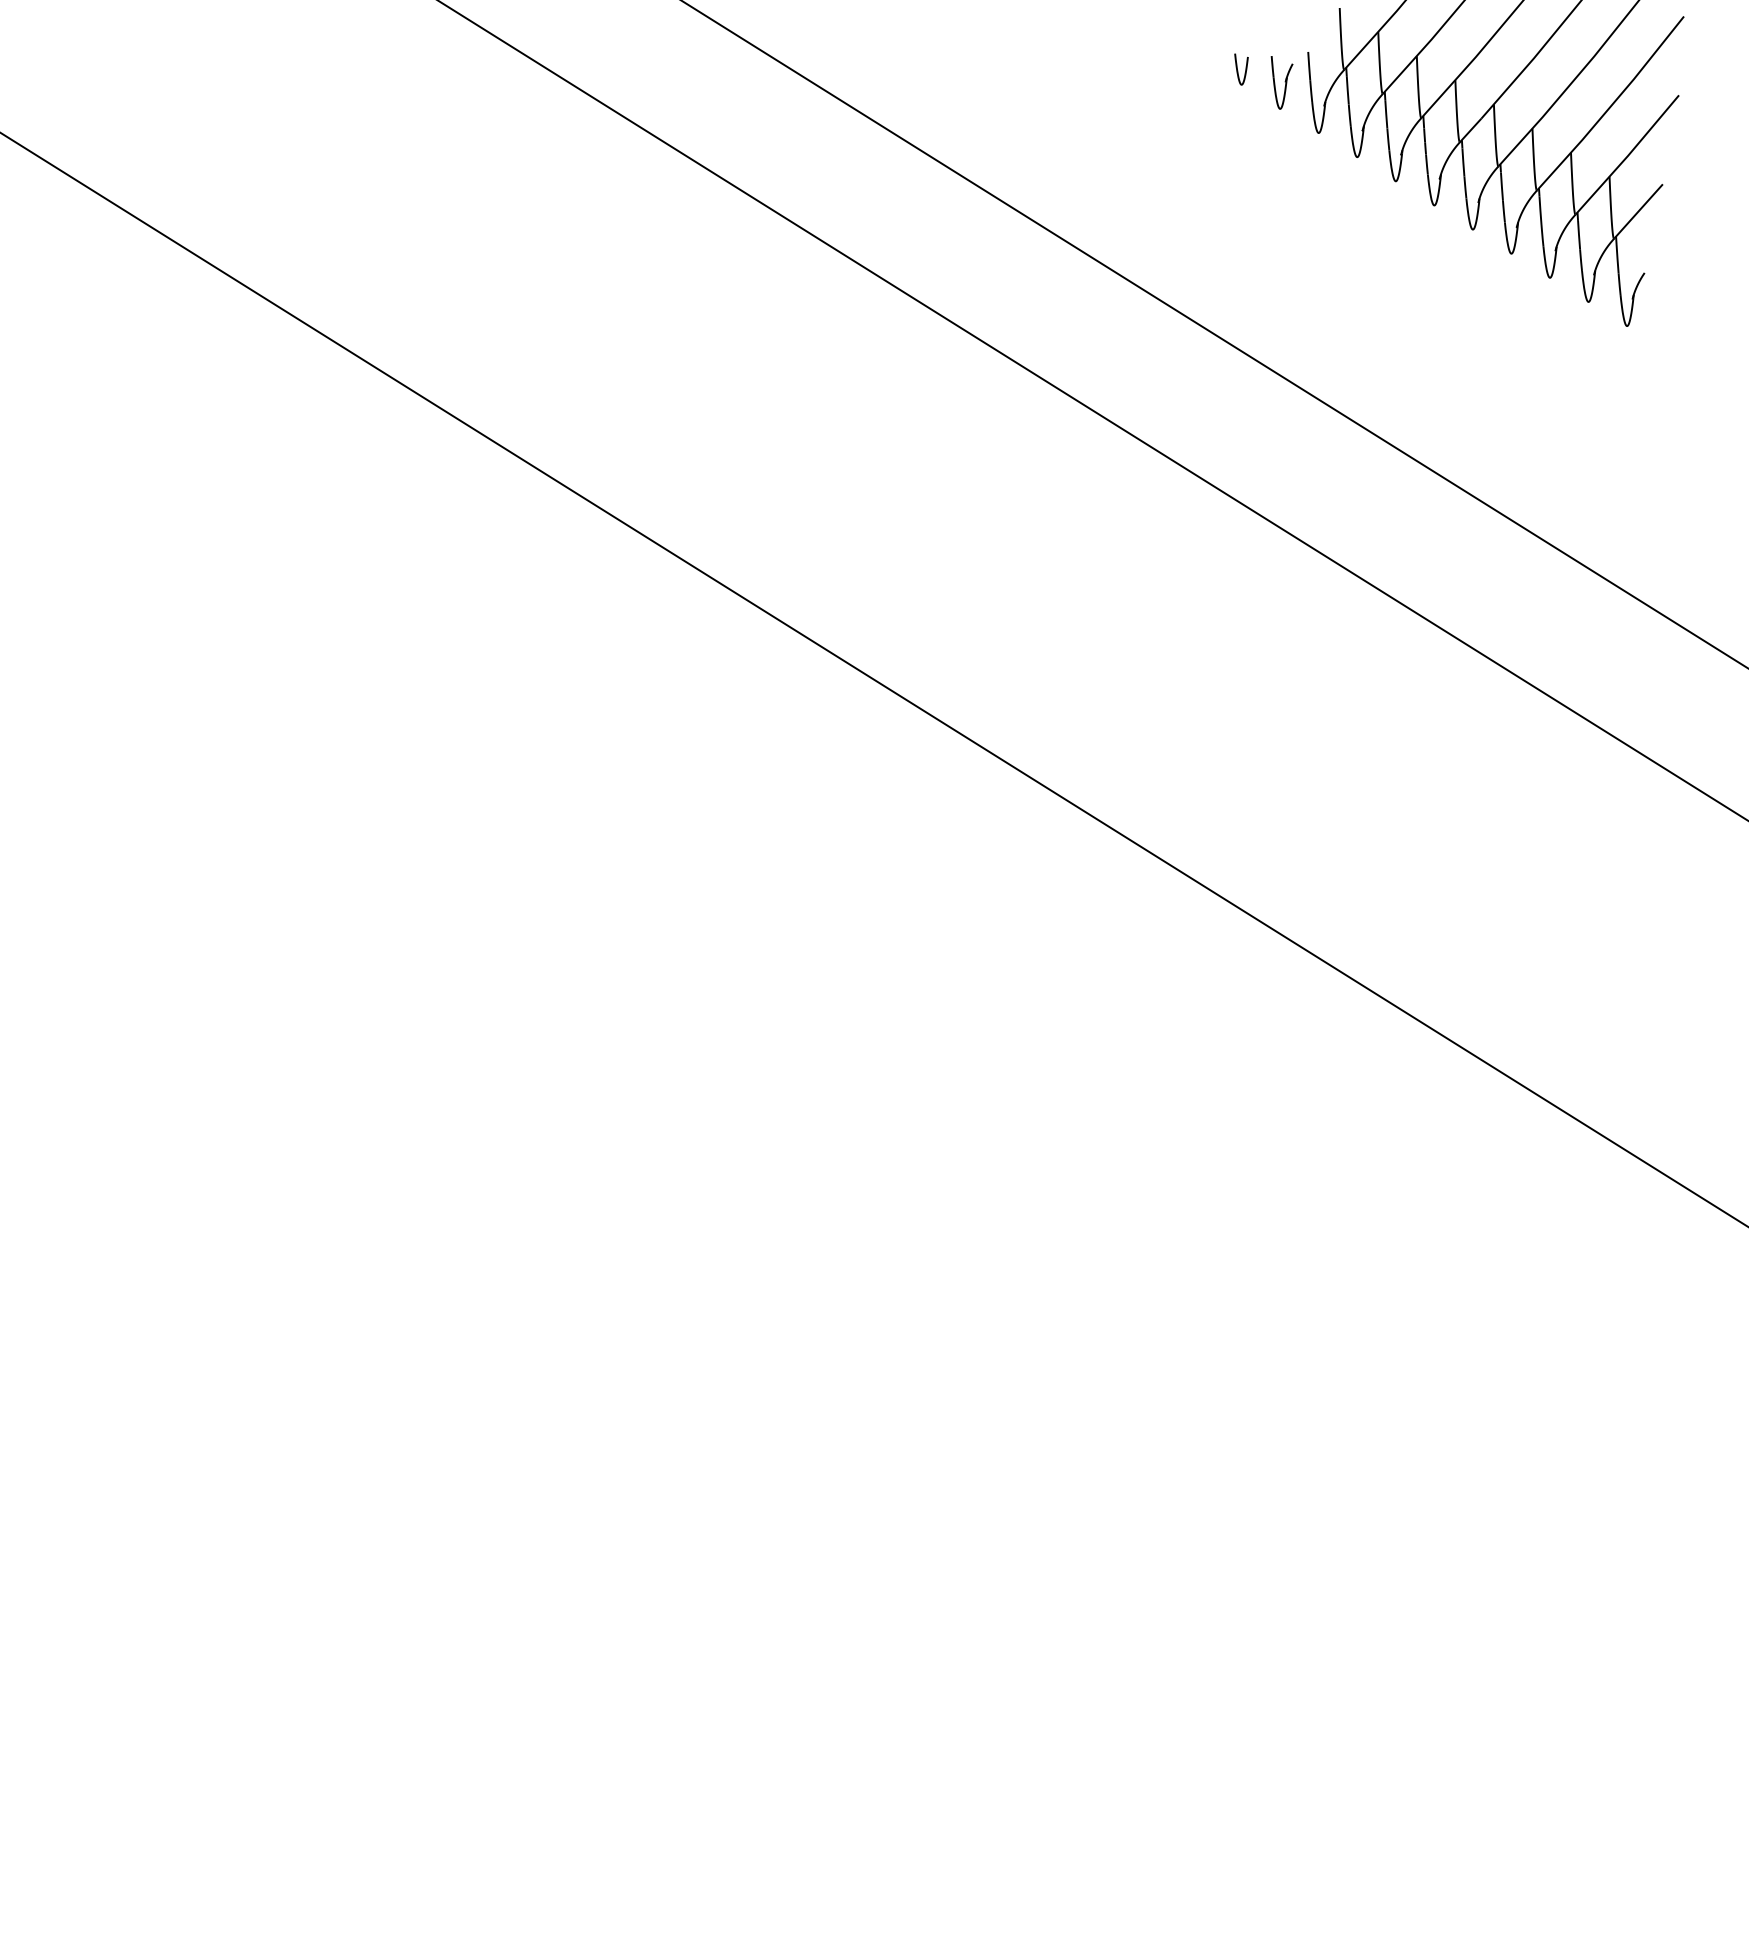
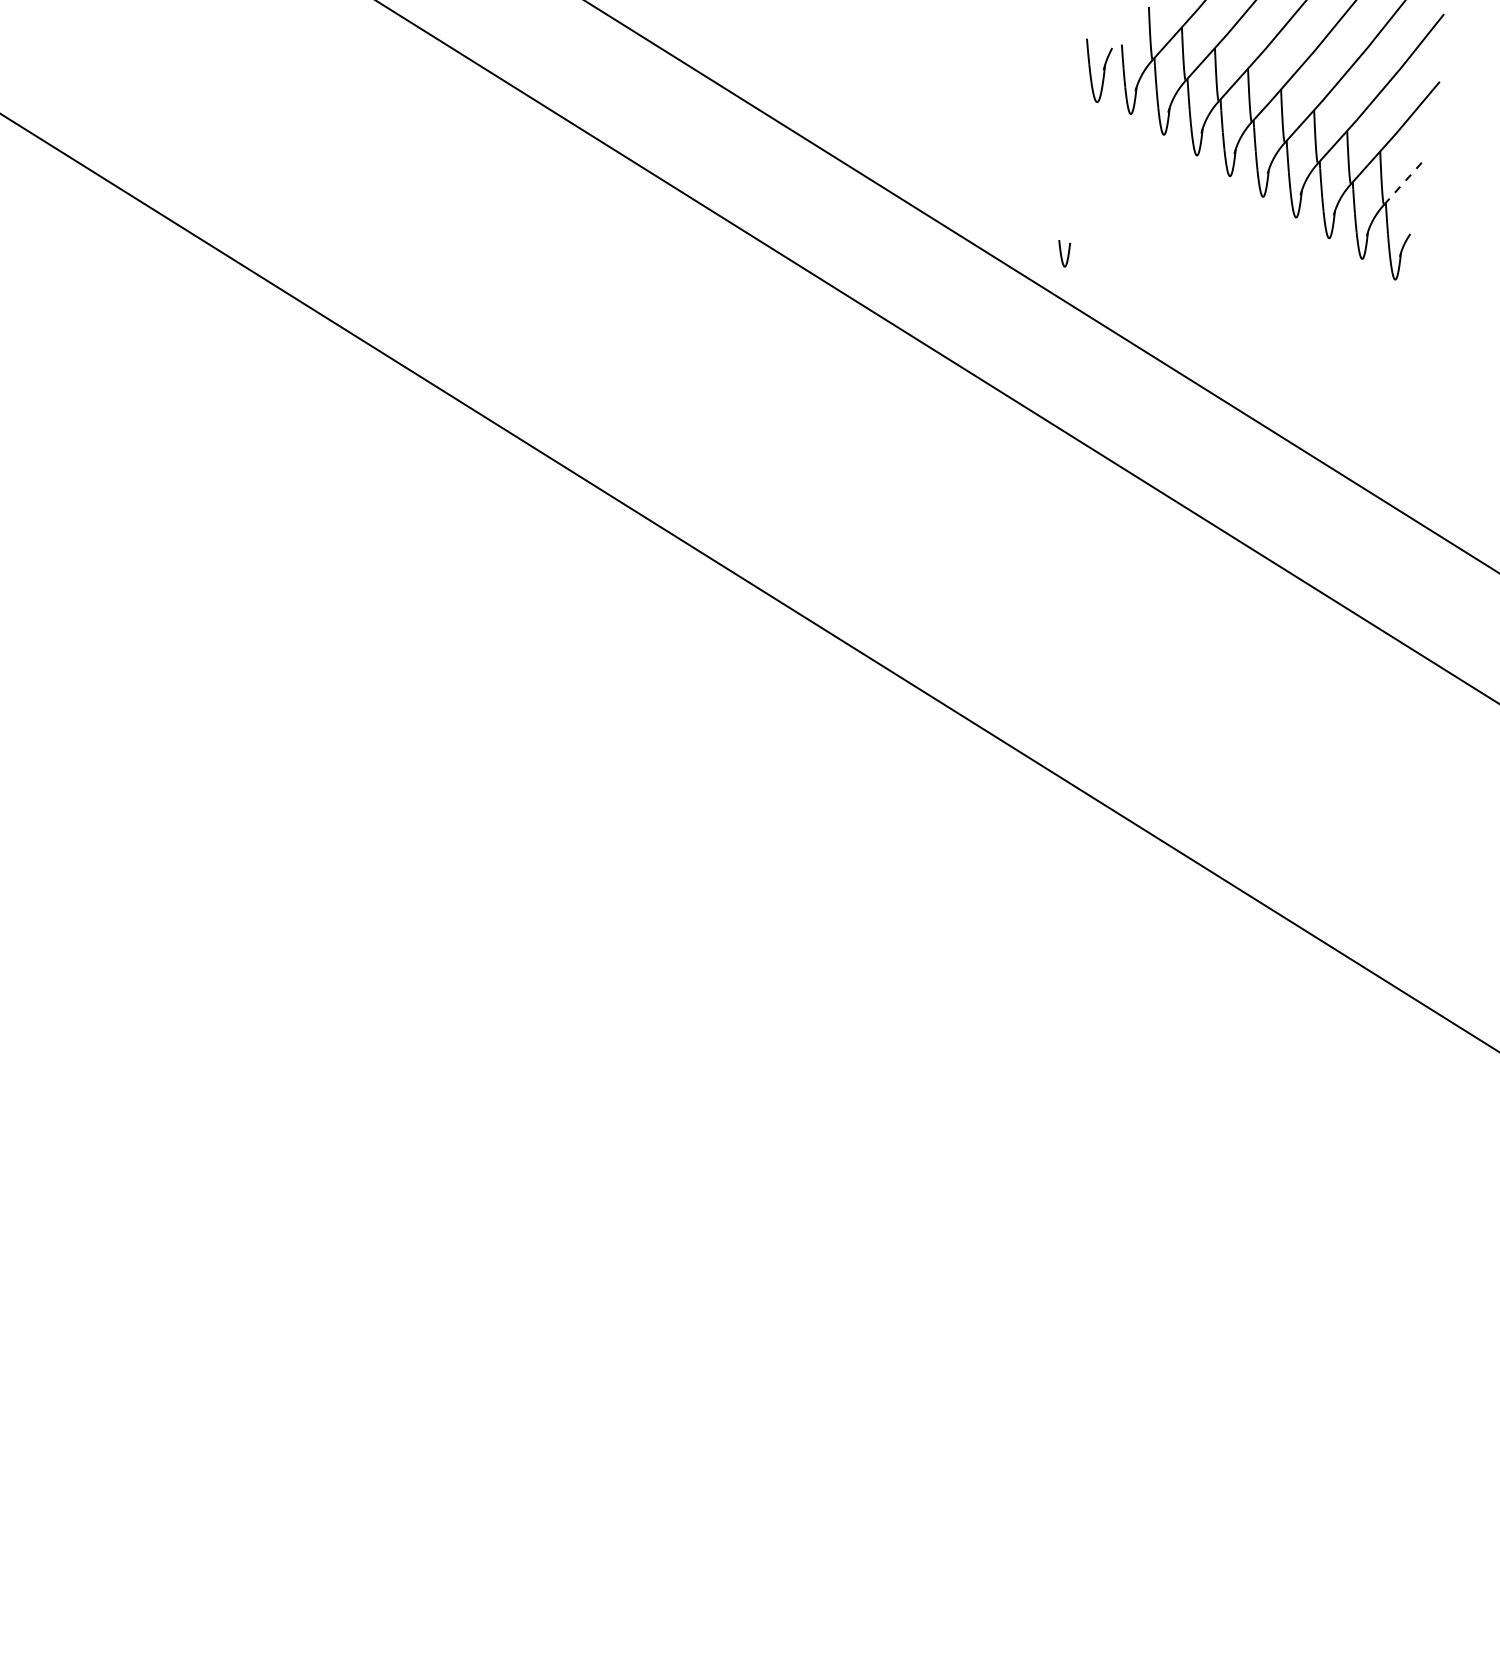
curve: (1238, 71) -> (1062, 255), moved
part: (1282, 83) -> (1099, 71), size x1.4
line: (1639, 211) -> (1405, 181), solid -> dashed

